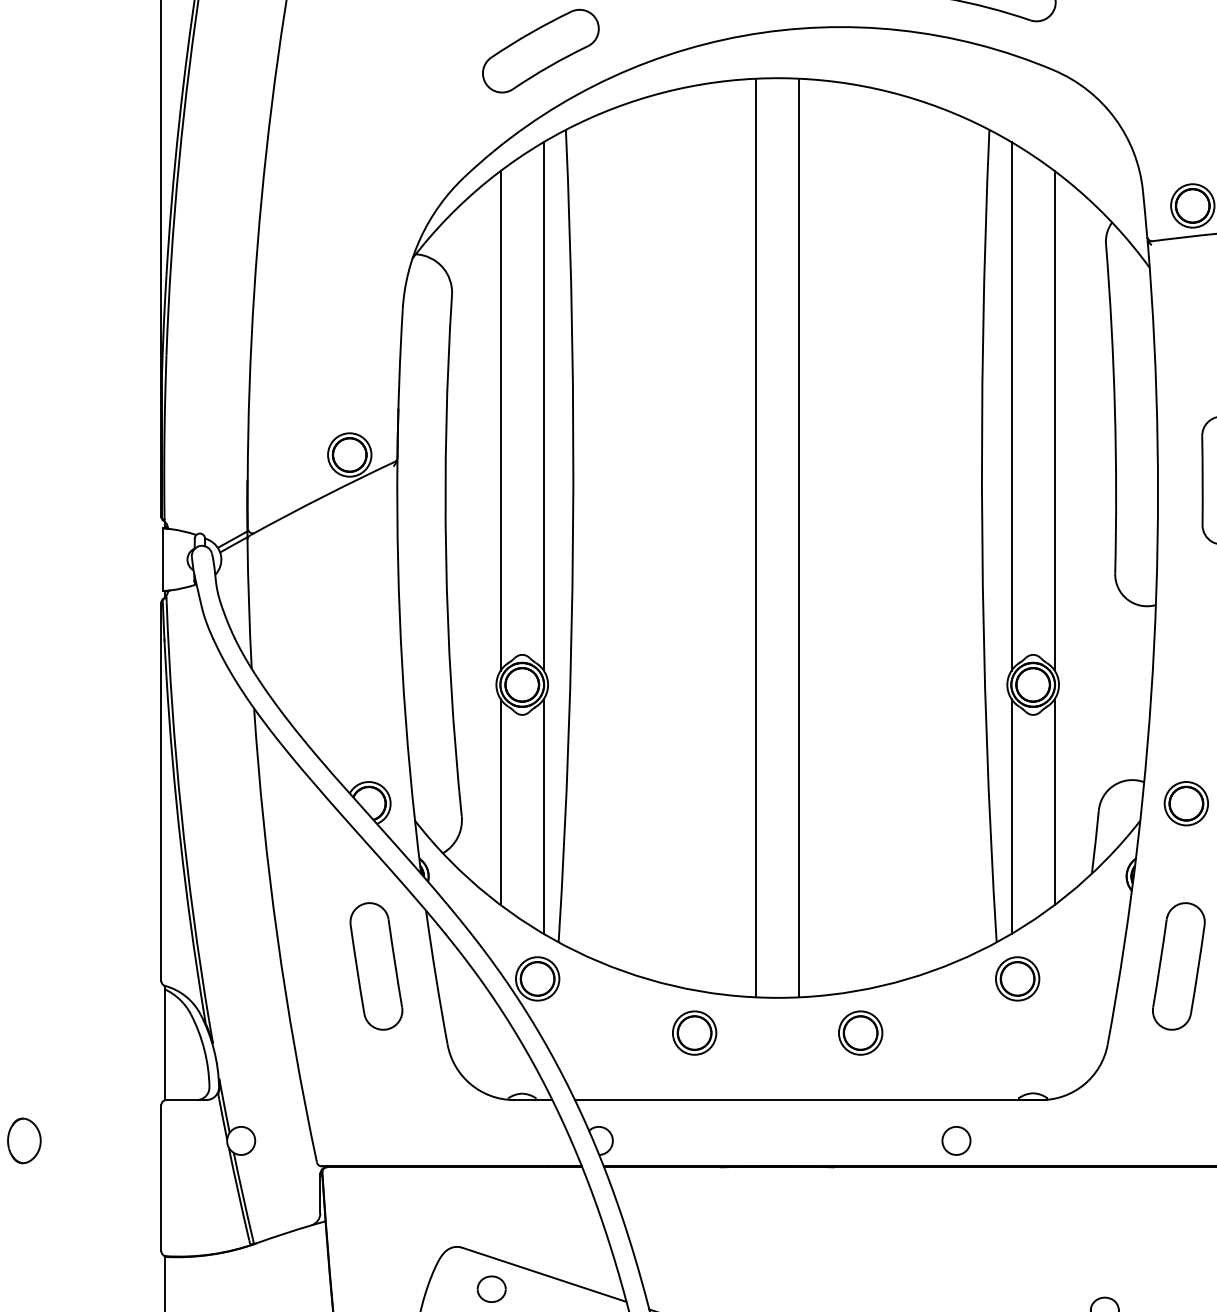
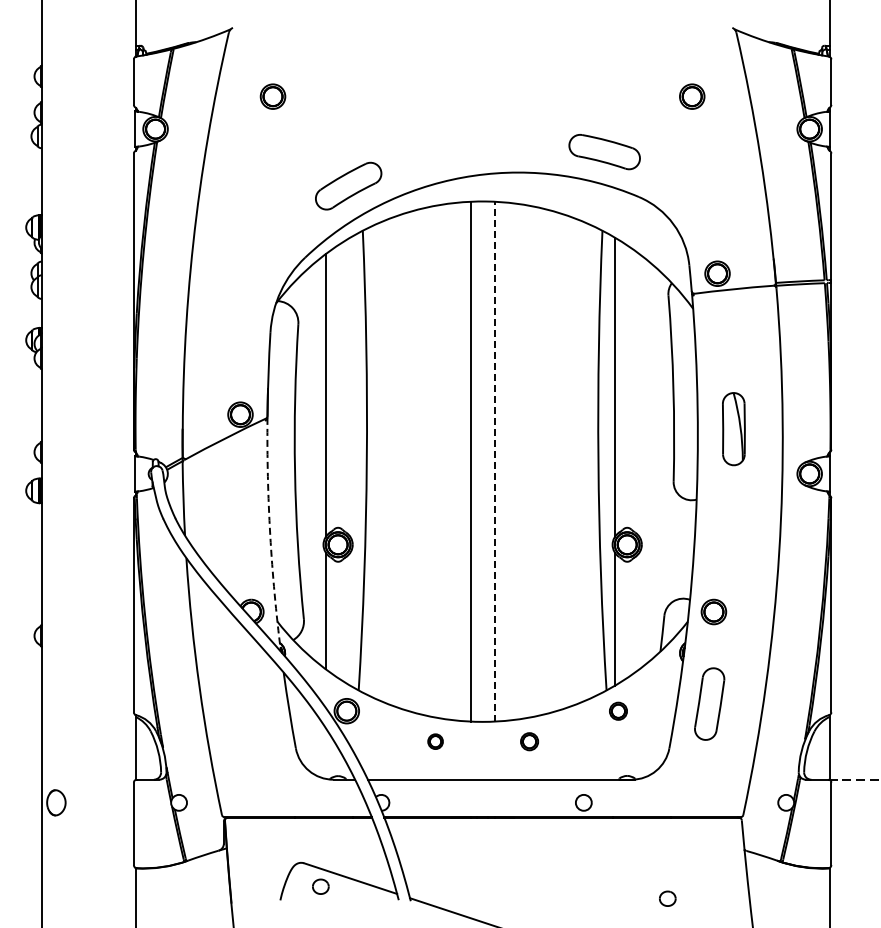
line: (544, 405) -> (350, 386), removed
line: (1054, 419) -> (639, 394), removed
line: (798, 537) -> (494, 461), solid -> dashed
arc: (402, 668) -> (270, 535), solid -> dashed
line: (1054, 801) -> (639, 610), removed
line: (544, 815) -> (350, 618), removed
part: (376, 965) -> (255, 703), removed
part: (1017, 979) -> (618, 711), size x0.7
part: (694, 1032) -> (435, 741), size x0.6
part: (860, 1032) -> (529, 741), size x0.7

